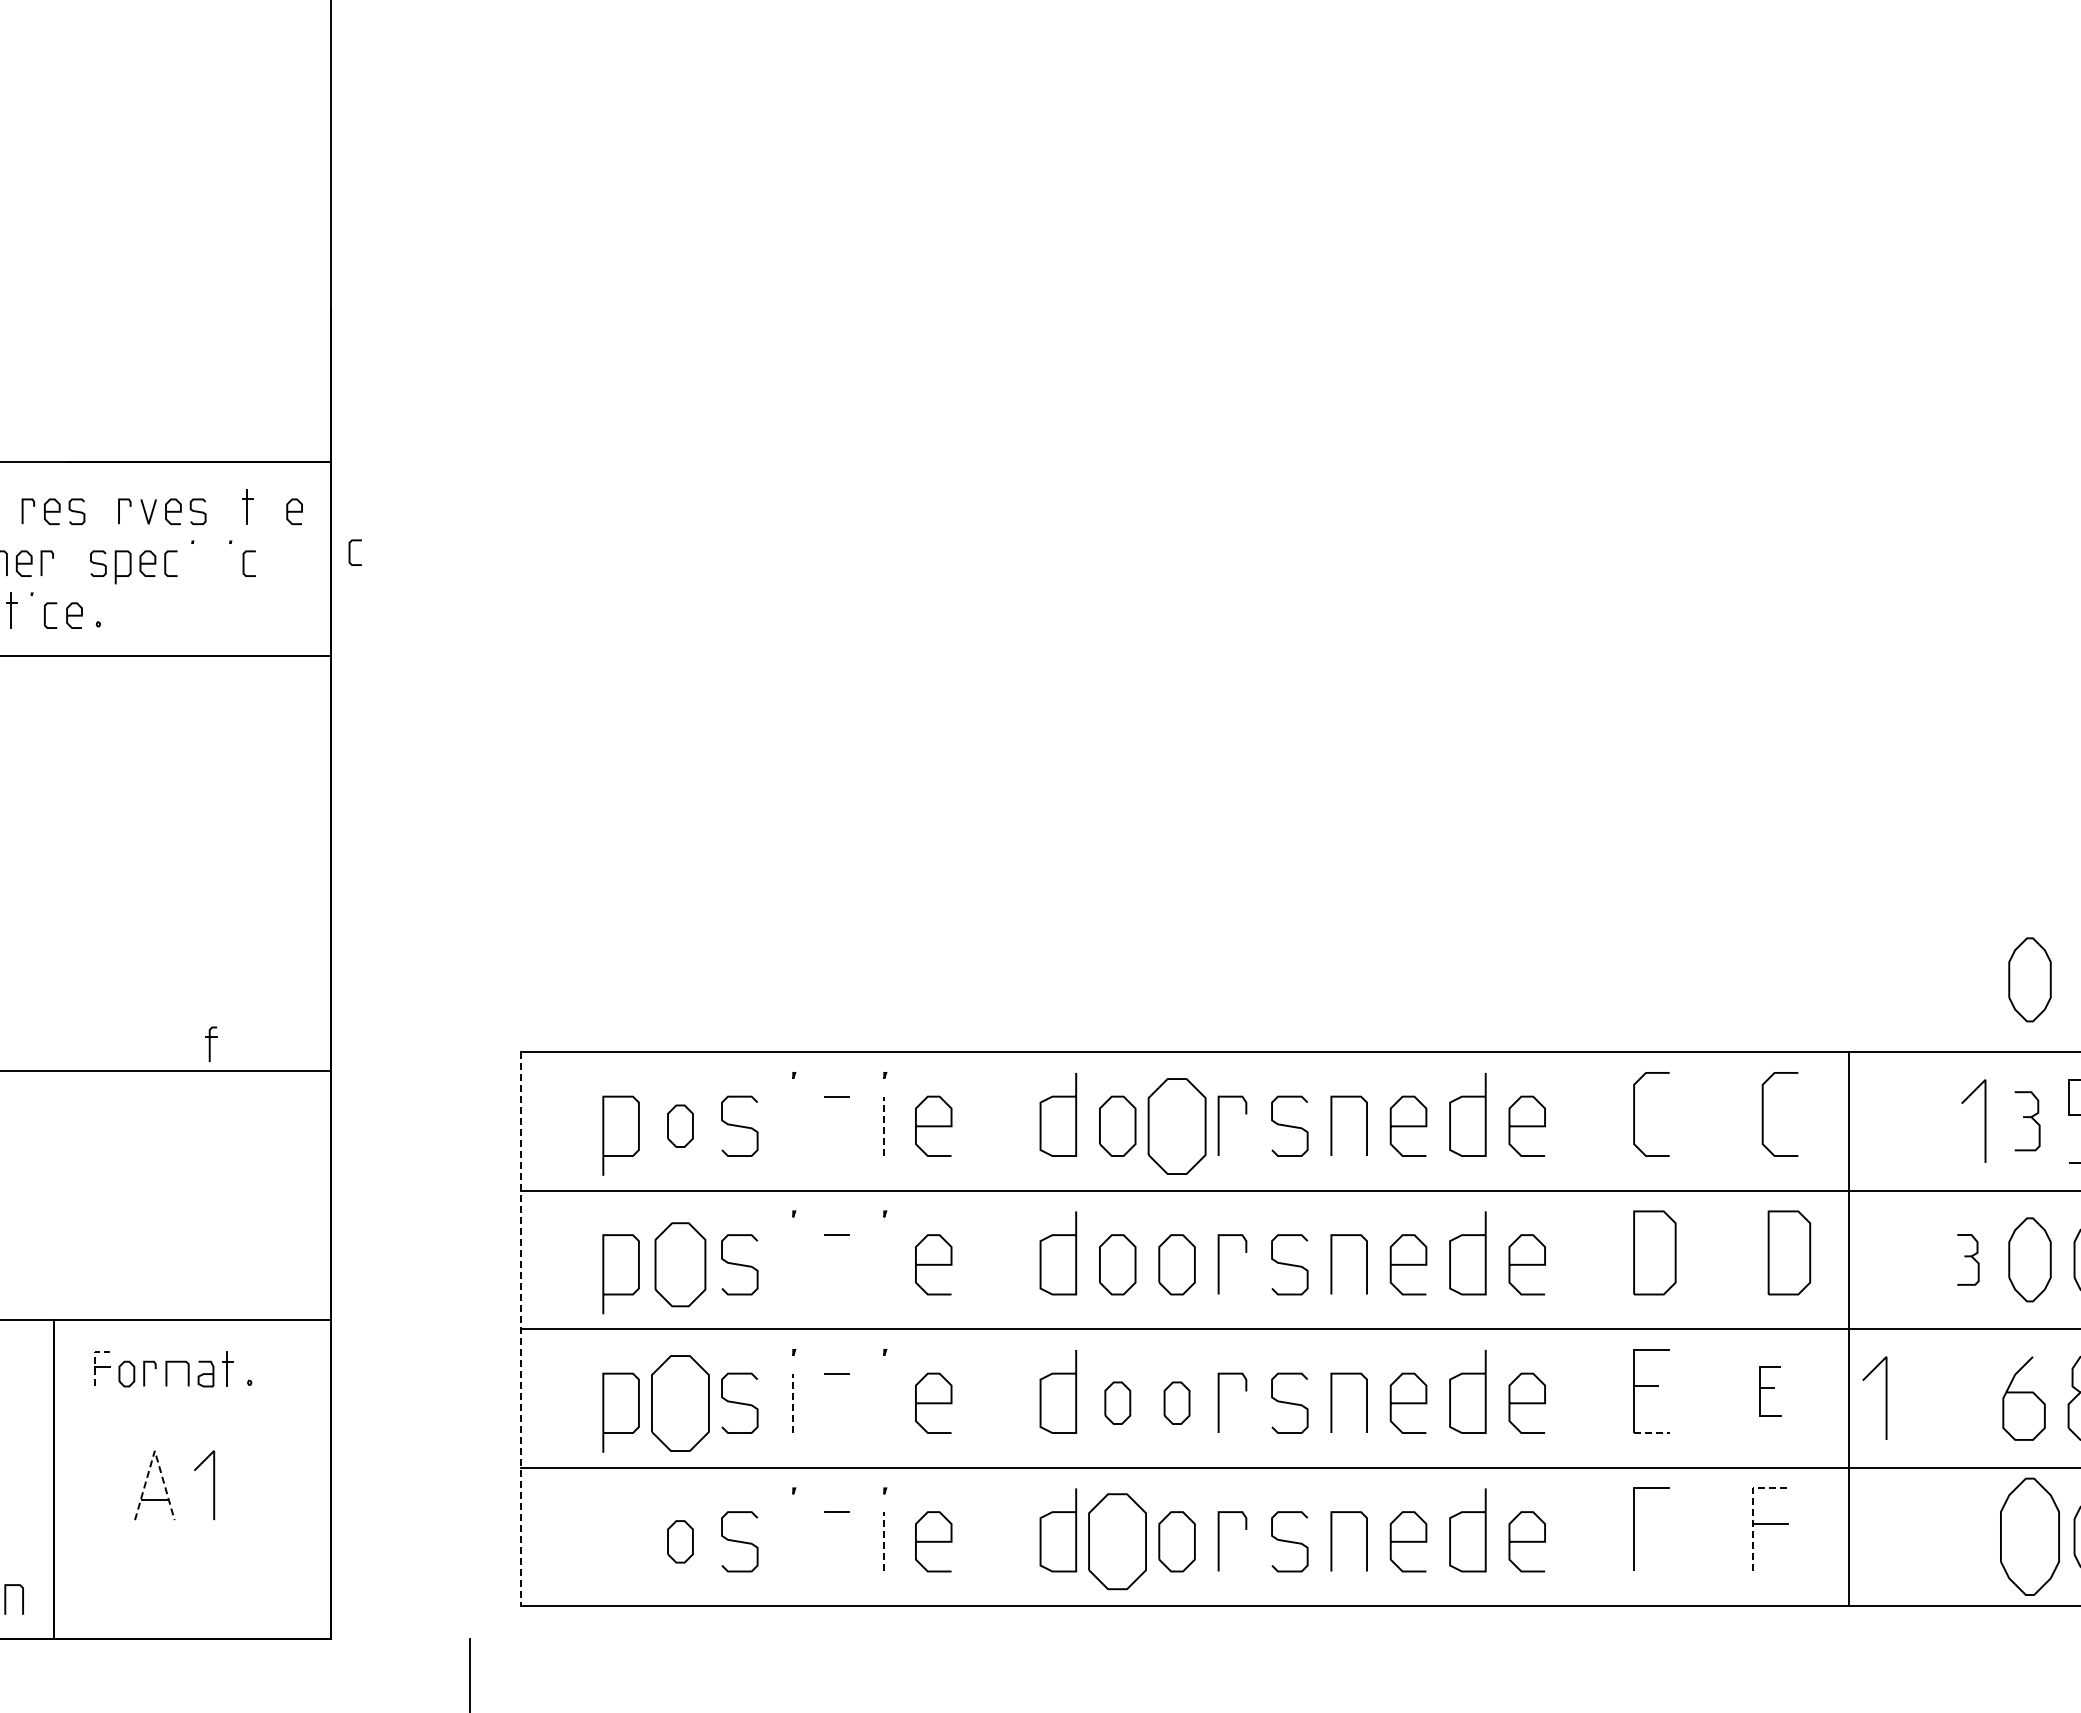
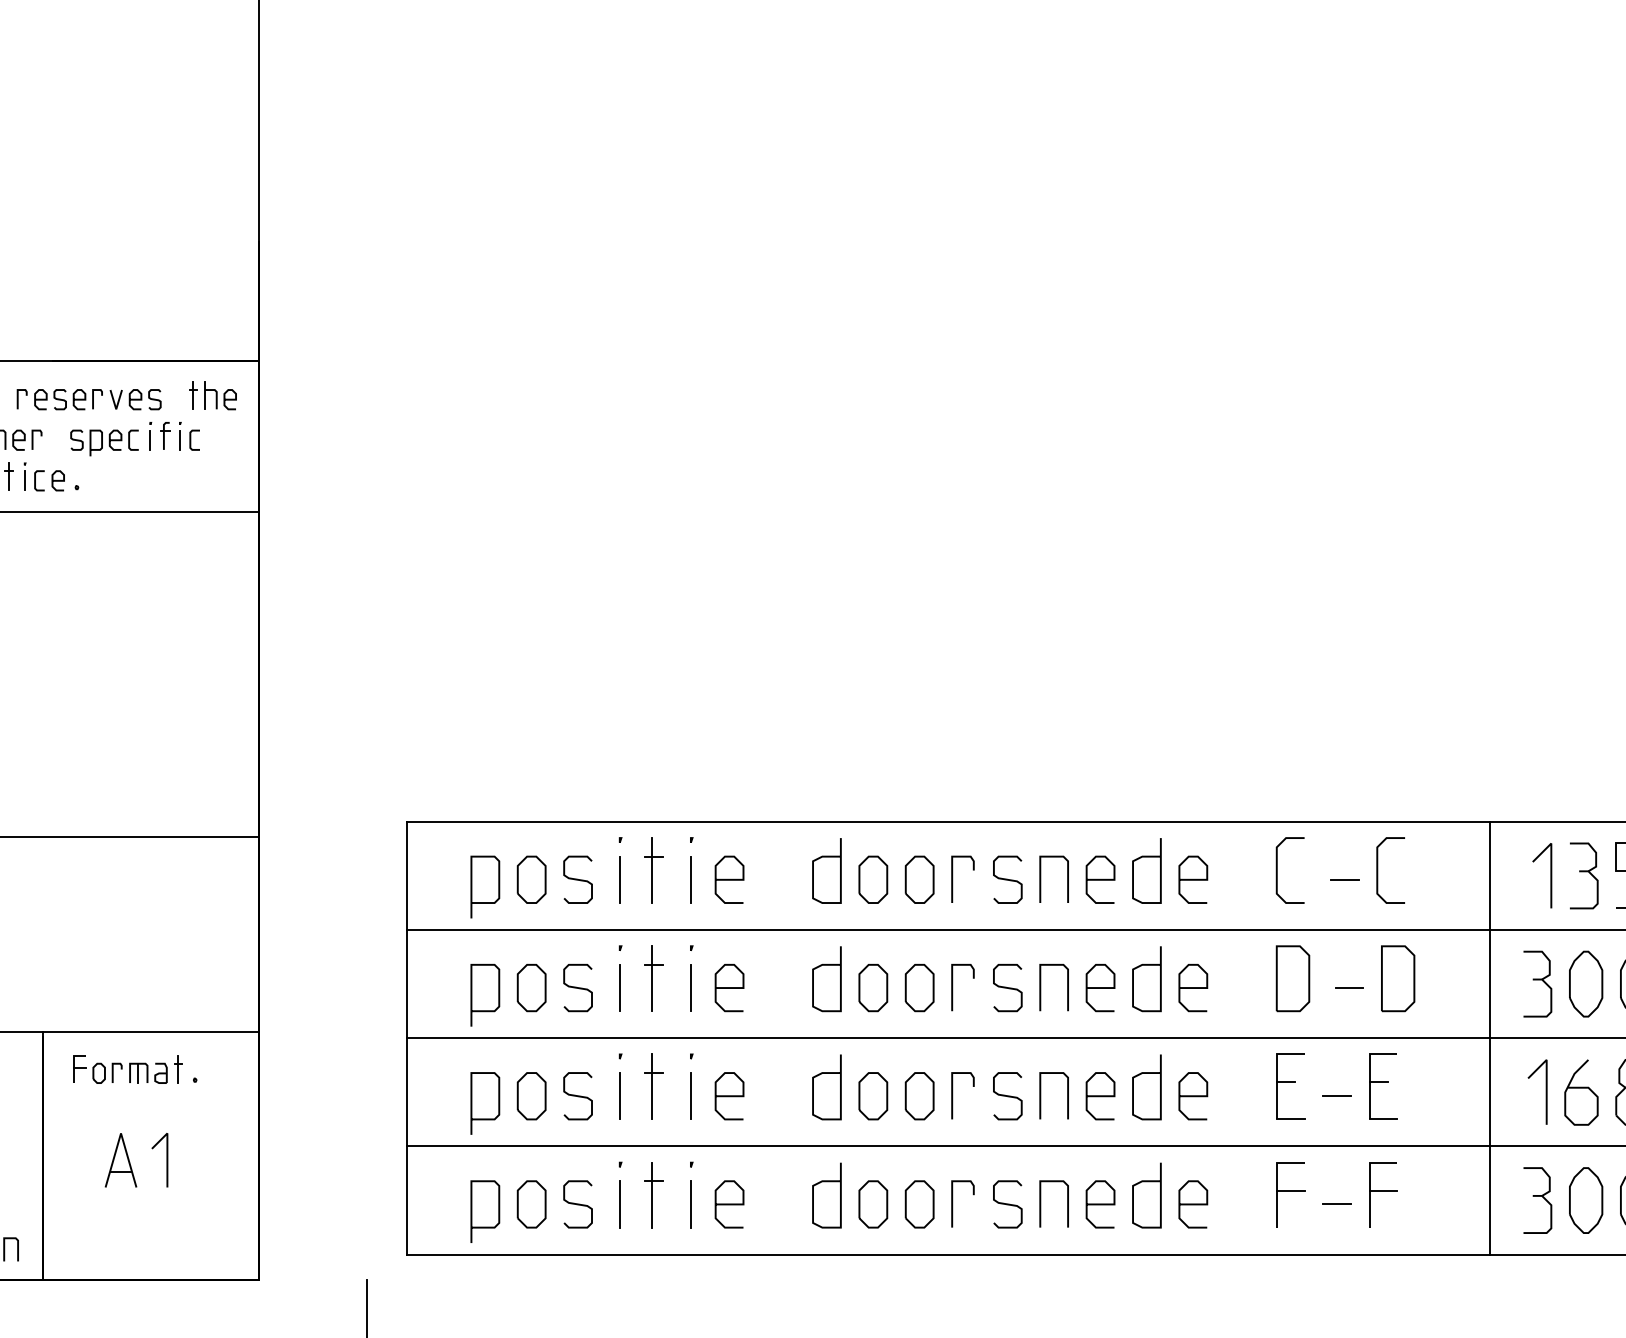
part: (270, 506) -> (211, 395), added
curve: (101, 511) -> (79, 399), added
curve: (350, 552) -> (273, 431), removed
line: (192, 563) -> (150, 440), added
line: (230, 563) -> (180, 440), added
line: (31, 615) -> (24, 480), added
part: (2029, 979) -> (1585, 765), removed
part: (211, 1043) -> (165, 435), moved
line: (834, 1114) -> (652, 870), added
part: (2027, 1120) -> (1584, 875), size x1.43
part: (680, 1125) -> (531, 879), size x1.43
part: (1176, 1125) -> (919, 879), size x0.62
line: (793, 1126) -> (620, 879), added
line: (884, 1126) -> (691, 879), dashed -> solid
line: (1720, 1126) -> (1344, 879), added
line: (834, 1252) -> (652, 978), added
part: (1968, 1259) -> (1538, 983), size x1.67
part: (680, 1264) -> (531, 987), size x0.71
line: (793, 1264) -> (620, 987), added
line: (884, 1264) -> (691, 987), added
line: (1726, 1264) -> (1348, 987), added
line: (521, 1329) -> (407, 1038), dashed -> solid
line: (1849, 1329) -> (1489, 1038), moved
line: (94, 1360) -> (73, 1062), dashed -> solid
line: (177, 1373) -> (138, 1072), added
line: (834, 1391) -> (652, 1086), added
part: (1770, 1391) -> (1383, 1086), size x1.67
line: (1885, 1397) -> (1545, 1091), moved
part: (680, 1402) -> (531, 1095), size x0.62
part: (1117, 1402) -> (873, 1095), size x1.43
part: (1176, 1402) -> (919, 1095), size x1.43
line: (793, 1403) -> (620, 1096), dashed -> solid
line: (884, 1403) -> (691, 1096), added
line: (1711, 1403) -> (1337, 1096), added
line: (1651, 1433) -> (1290, 1119), dashed -> solid
line: (154, 1450) -> (120, 1133), dashed -> solid
line: (1752, 1511) -> (1369, 1180), dashed -> solid
line: (1651, 1524) -> (1290, 1190), added
line: (834, 1529) -> (652, 1194), added
part: (1968, 1536) -> (1538, 1200), added
part: (2029, 1536) -> (1585, 1200), size x0.71
part: (680, 1541) -> (531, 1204), size x1.43
line: (793, 1541) -> (620, 1204), added
line: (884, 1541) -> (691, 1204), dashed -> solid
part: (1117, 1541) -> (873, 1204), size x0.62
line: (1711, 1541) -> (1337, 1204), added
curve: (604, 1551) -> (472, 1212), added

